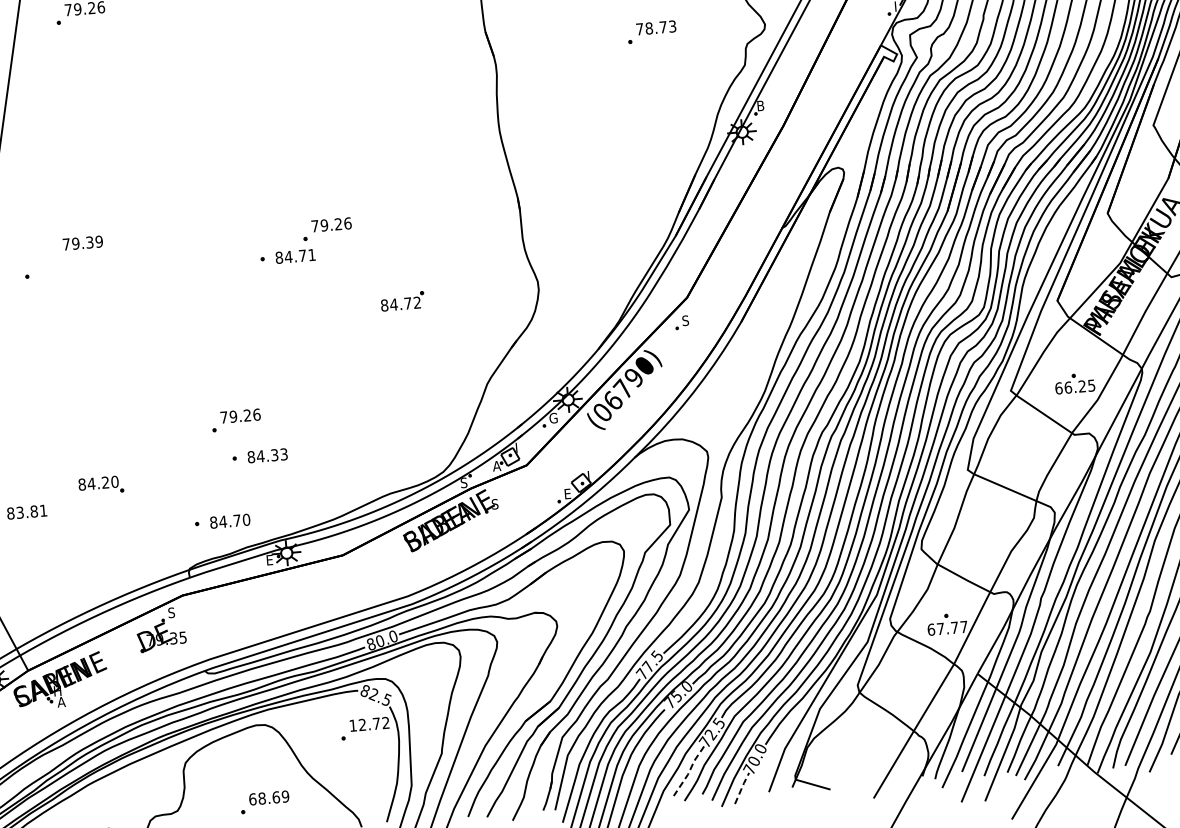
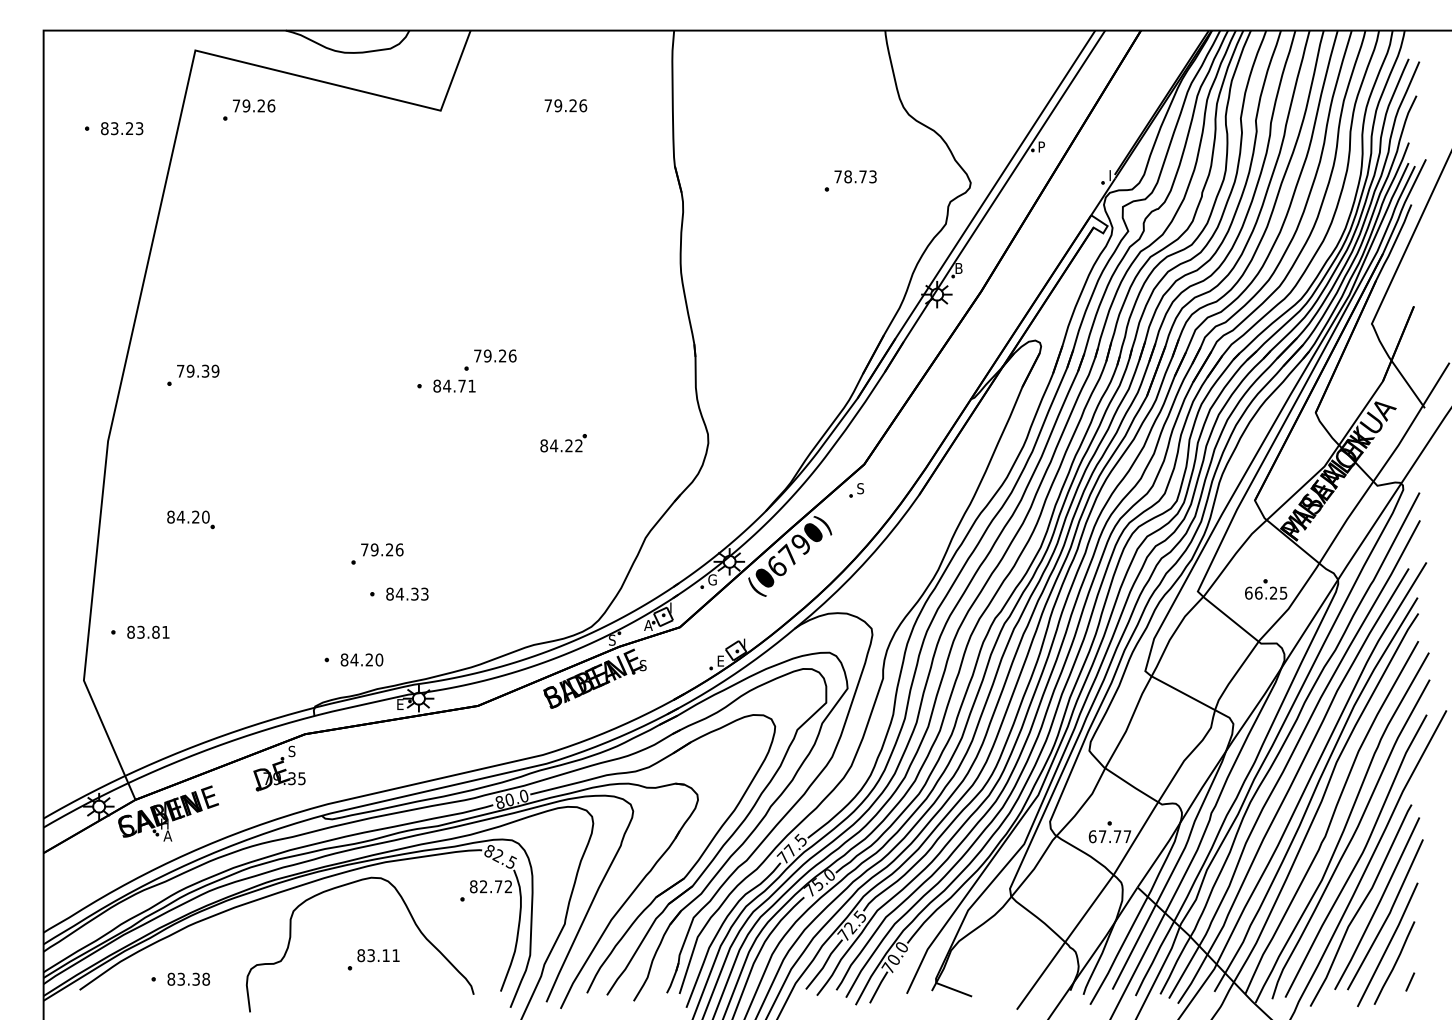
text: (83, 242) -> (198, 370), moved
text: (407, 303) -> (568, 445), 84.72 -> 84.22
part: (100, 485) -> (190, 519), moved
text: (236, 520) -> (368, 659), 84.70 -> 84.20
text: (352, 725) -> (473, 886), 12.72 -> 82.72
line: (689, 771) -> (824, 964), dashed -> solid
line: (741, 787) -> (878, 986), dashed -> solid
text: (269, 797) -> (378, 955), 68.69 -> 83.11

